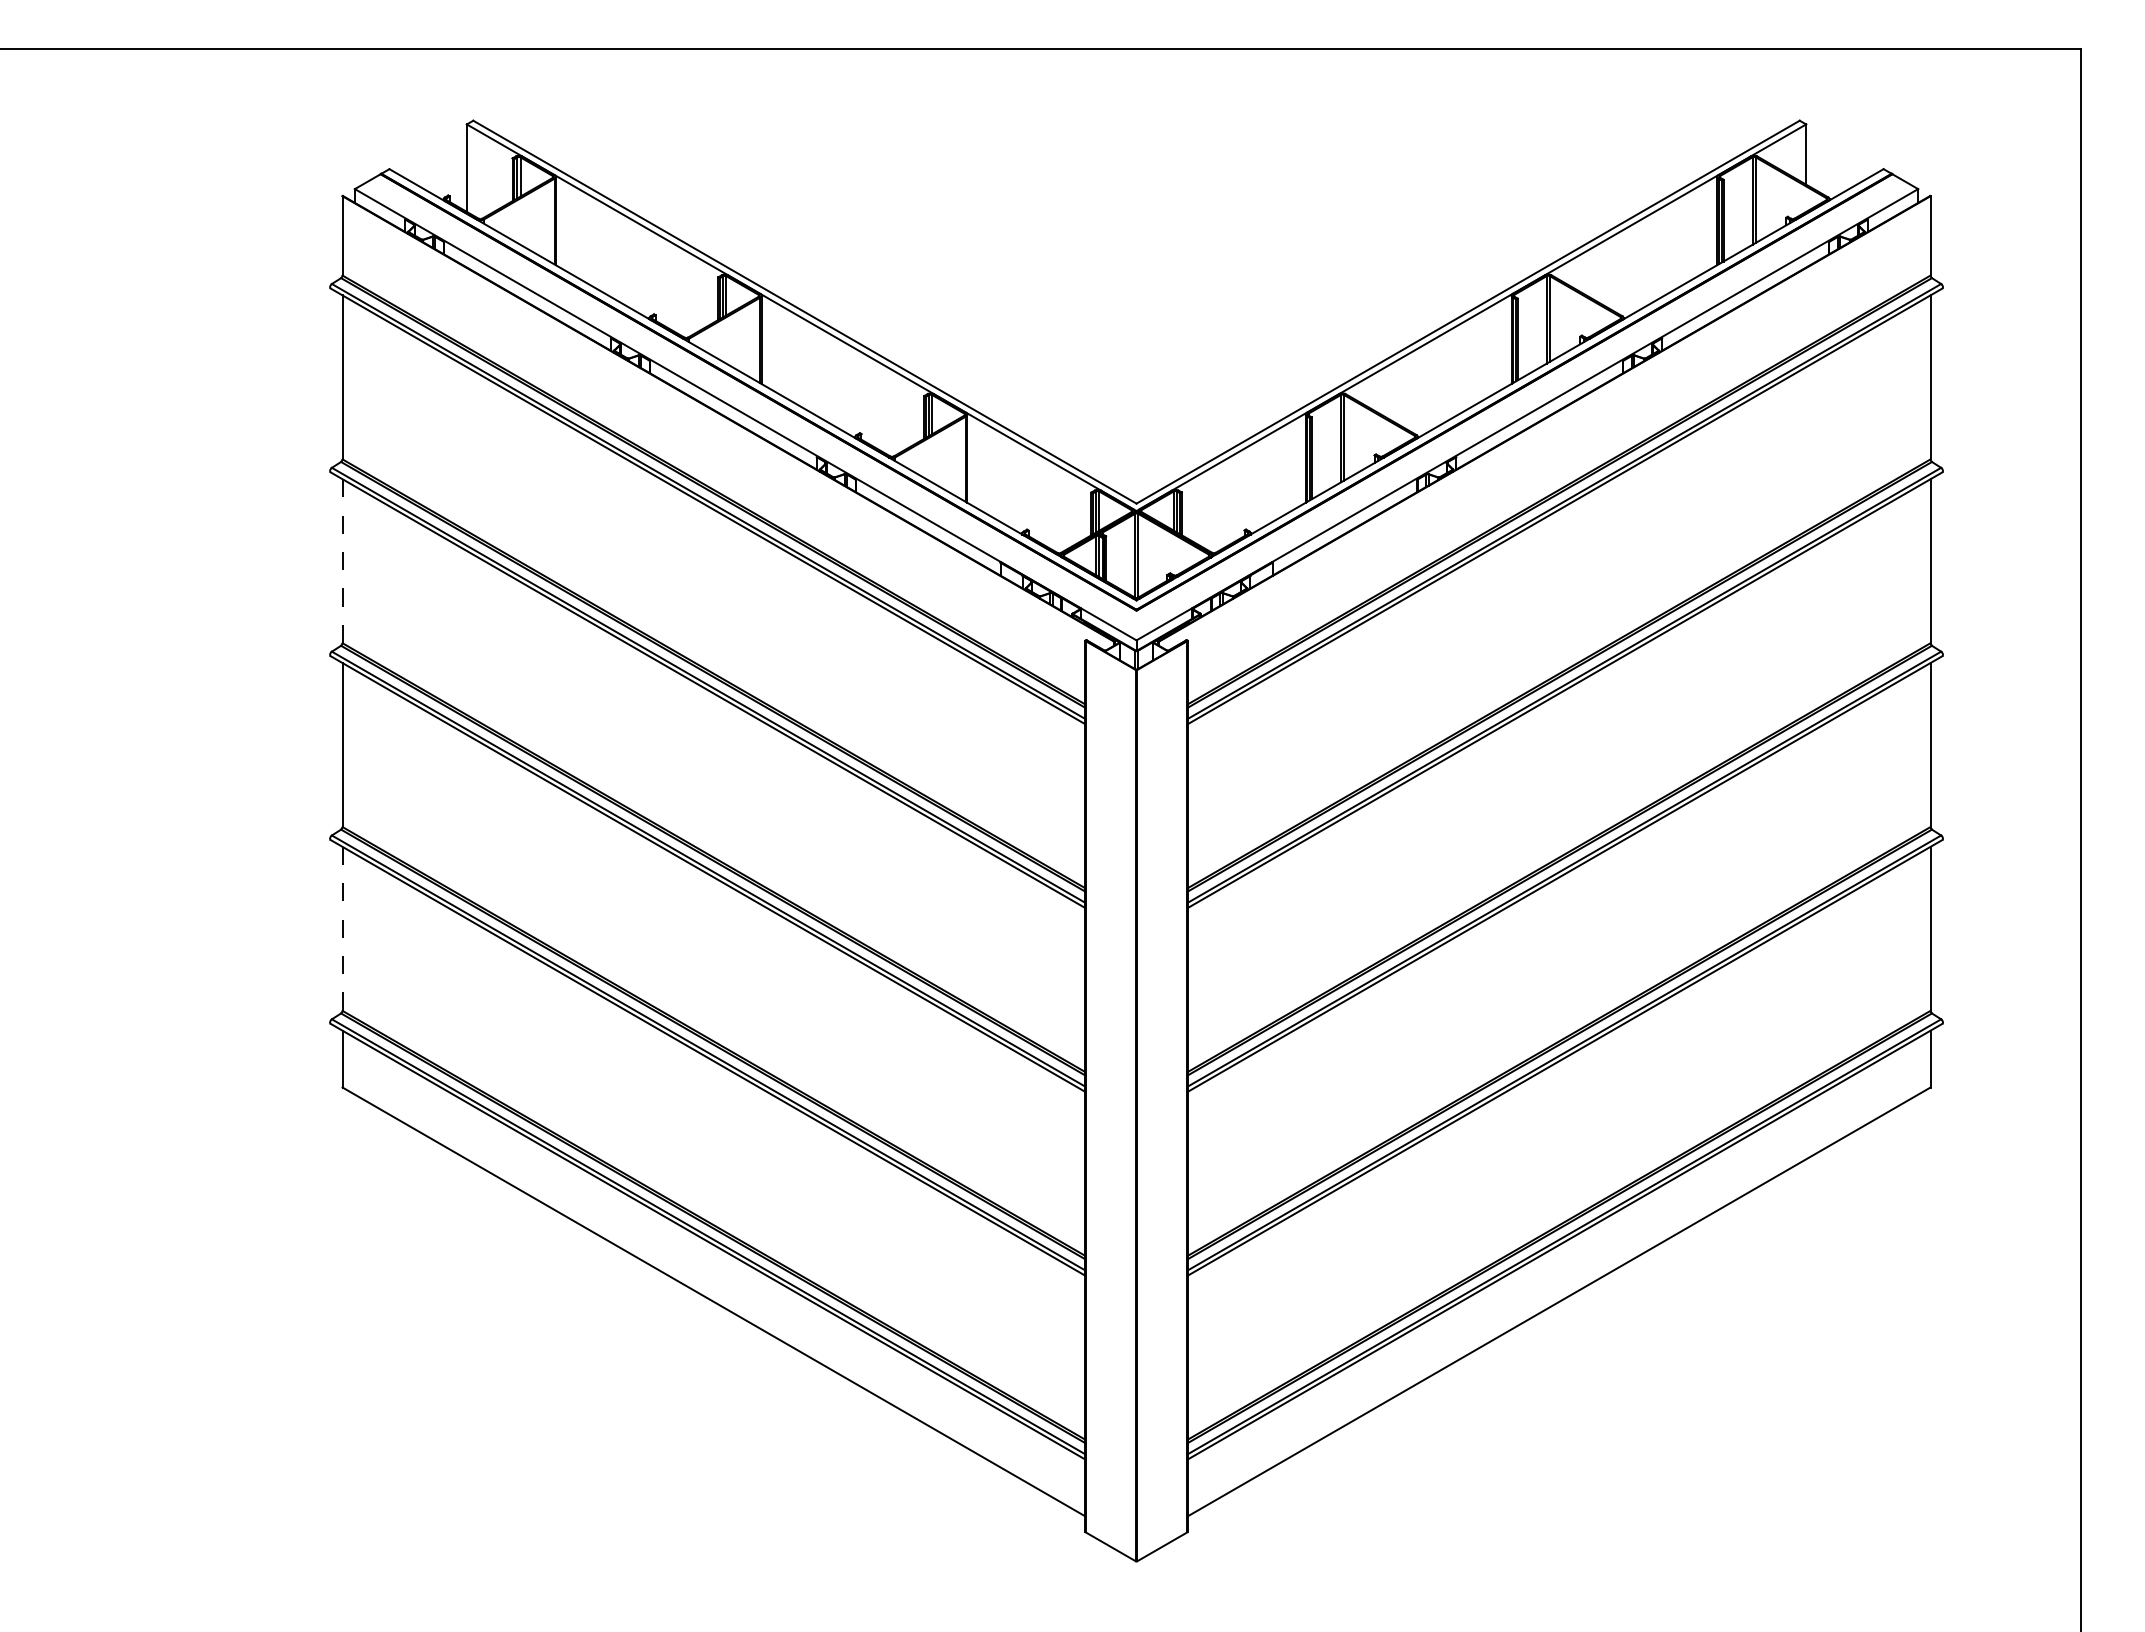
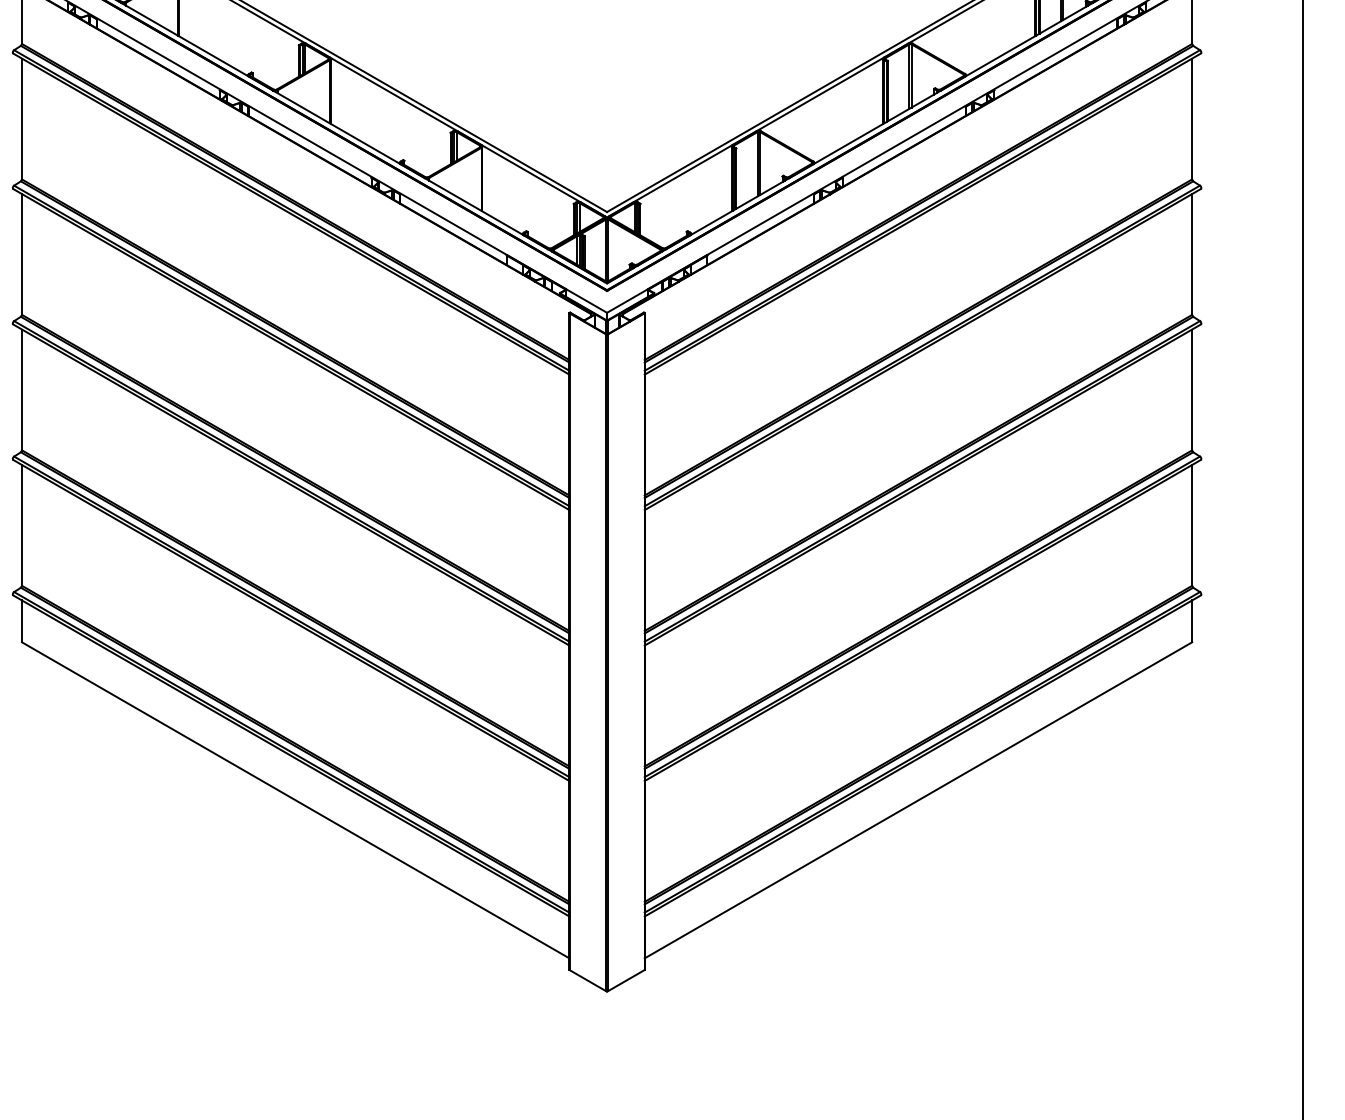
line: (342, 561) -> (21, 254), dashed -> solid
line: (342, 928) -> (21, 525), dashed -> solid

